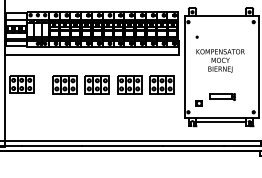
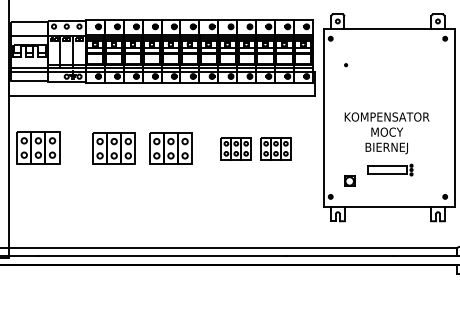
text: (220, 60) -> (386, 132), moved
part: (145, 84) -> (255, 148), size x0.7
line: (220, 122) -> (386, 214), removed

